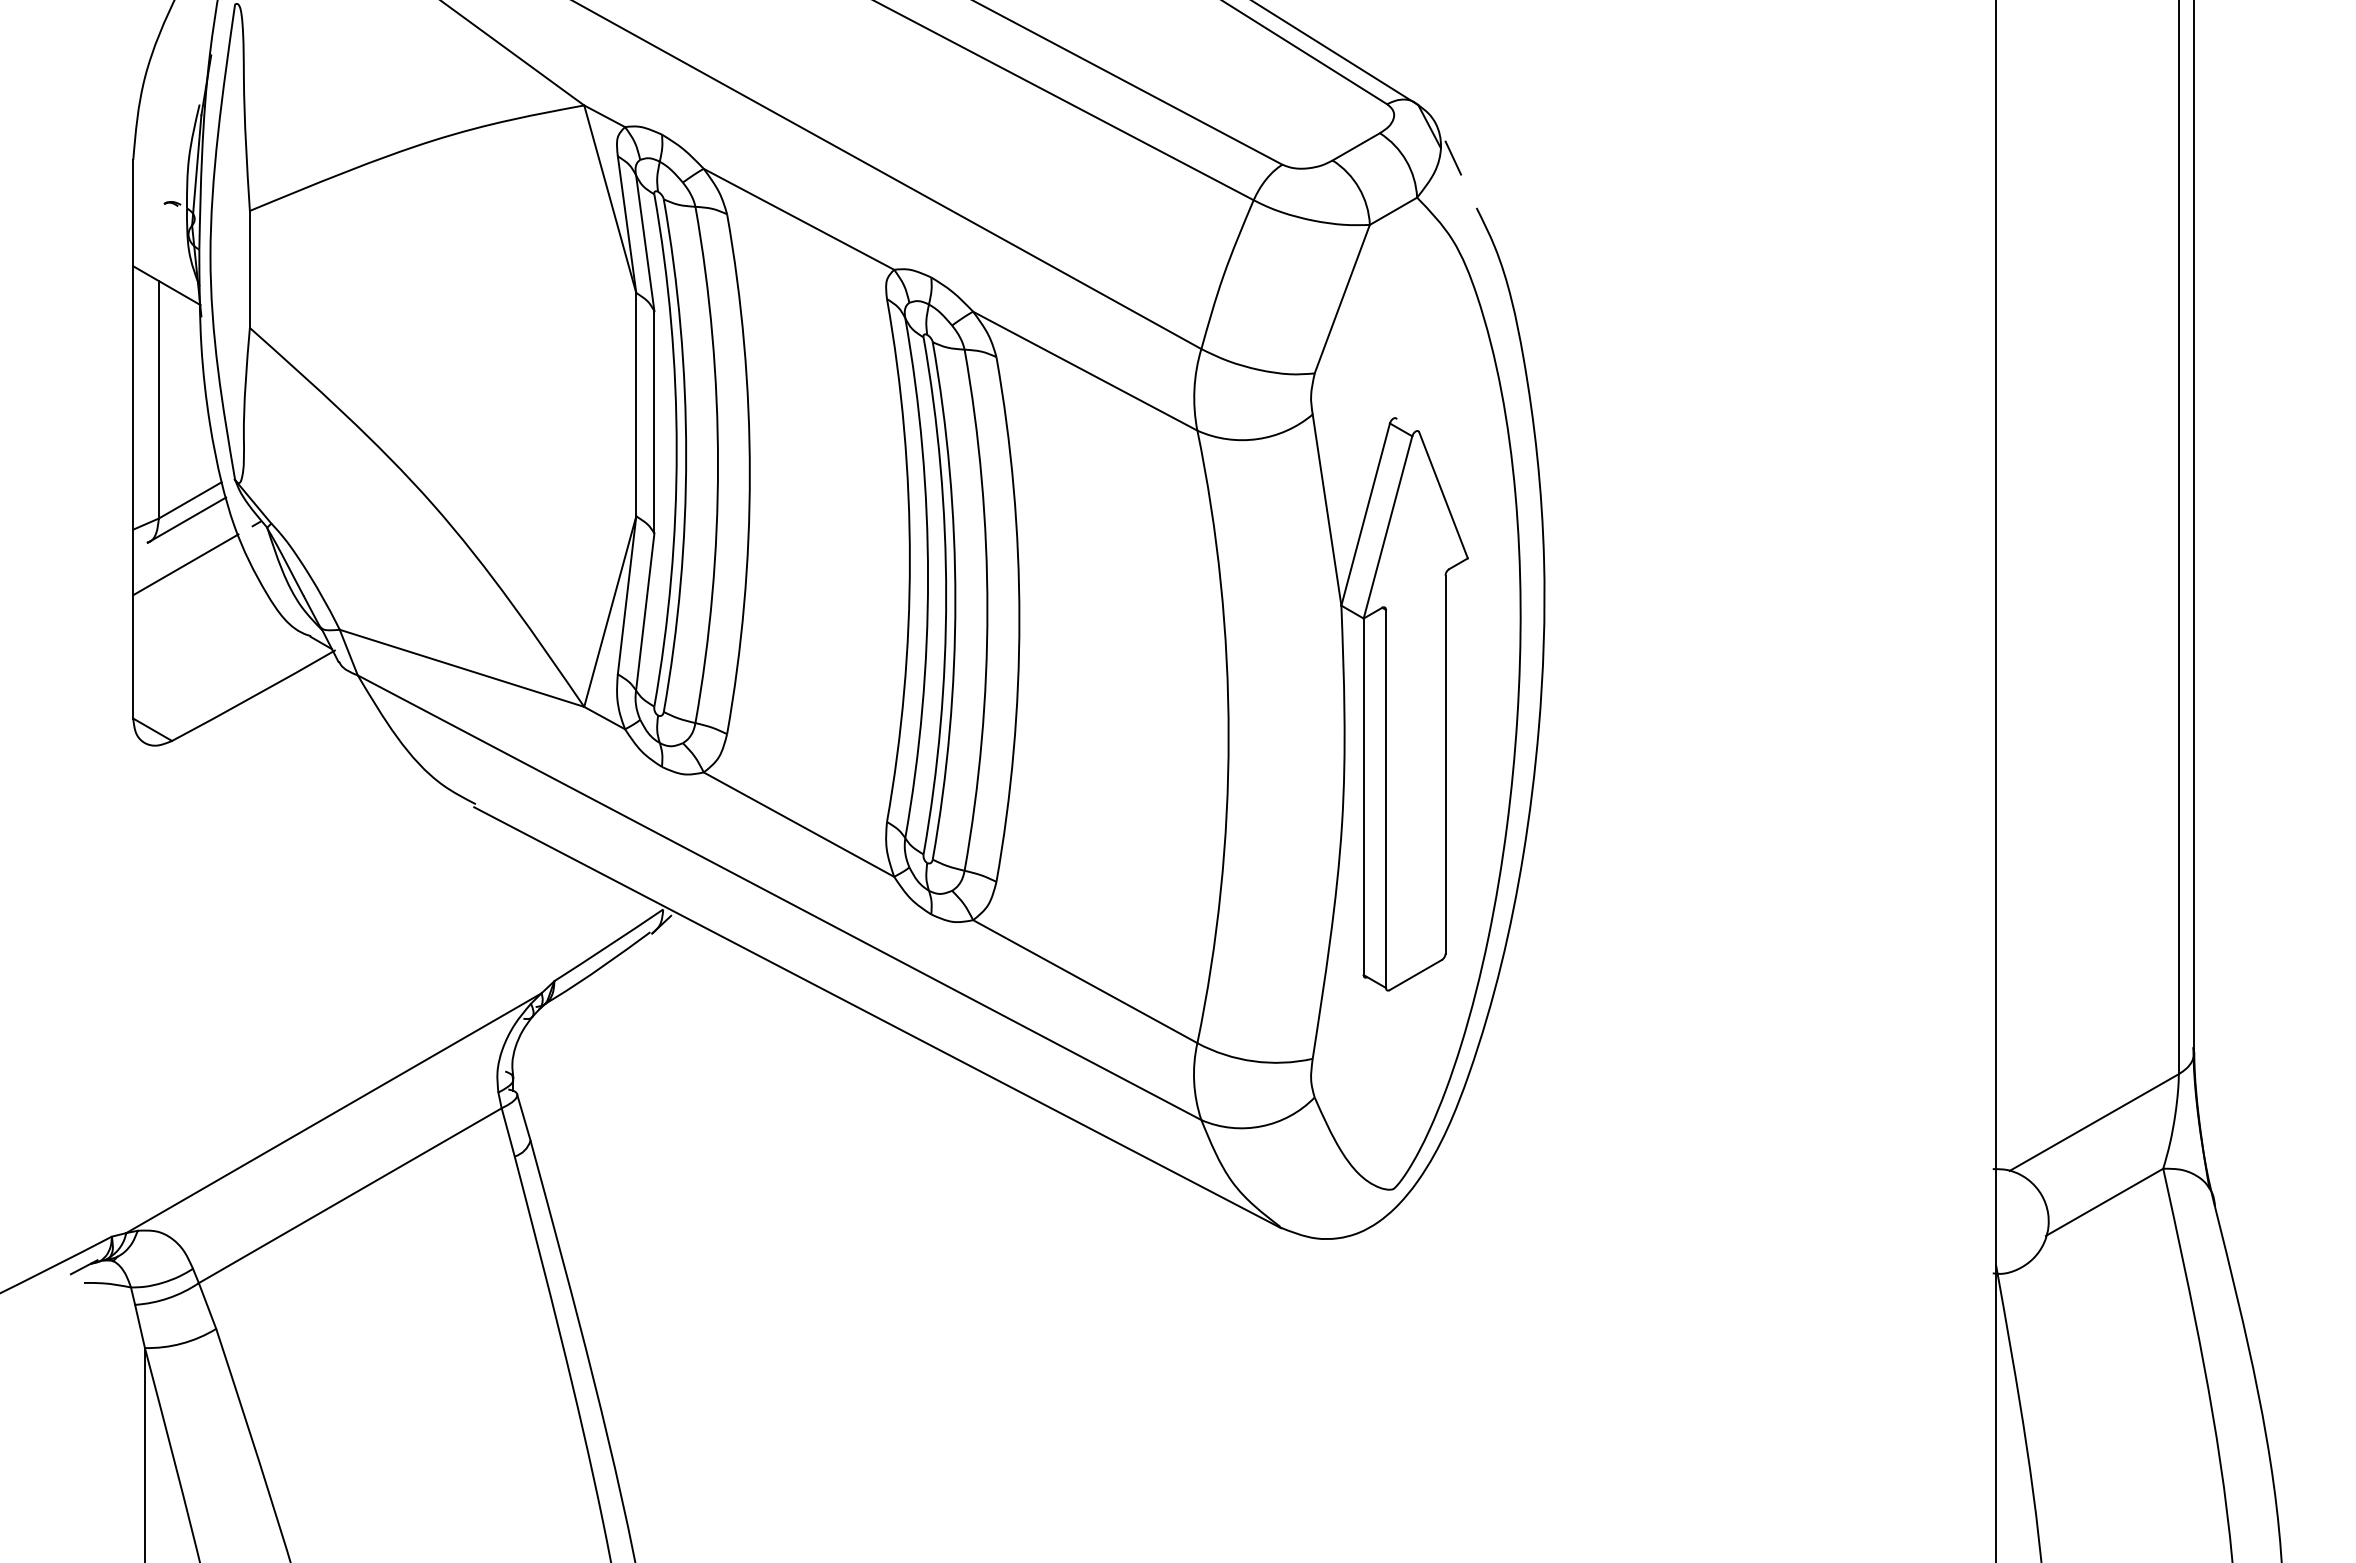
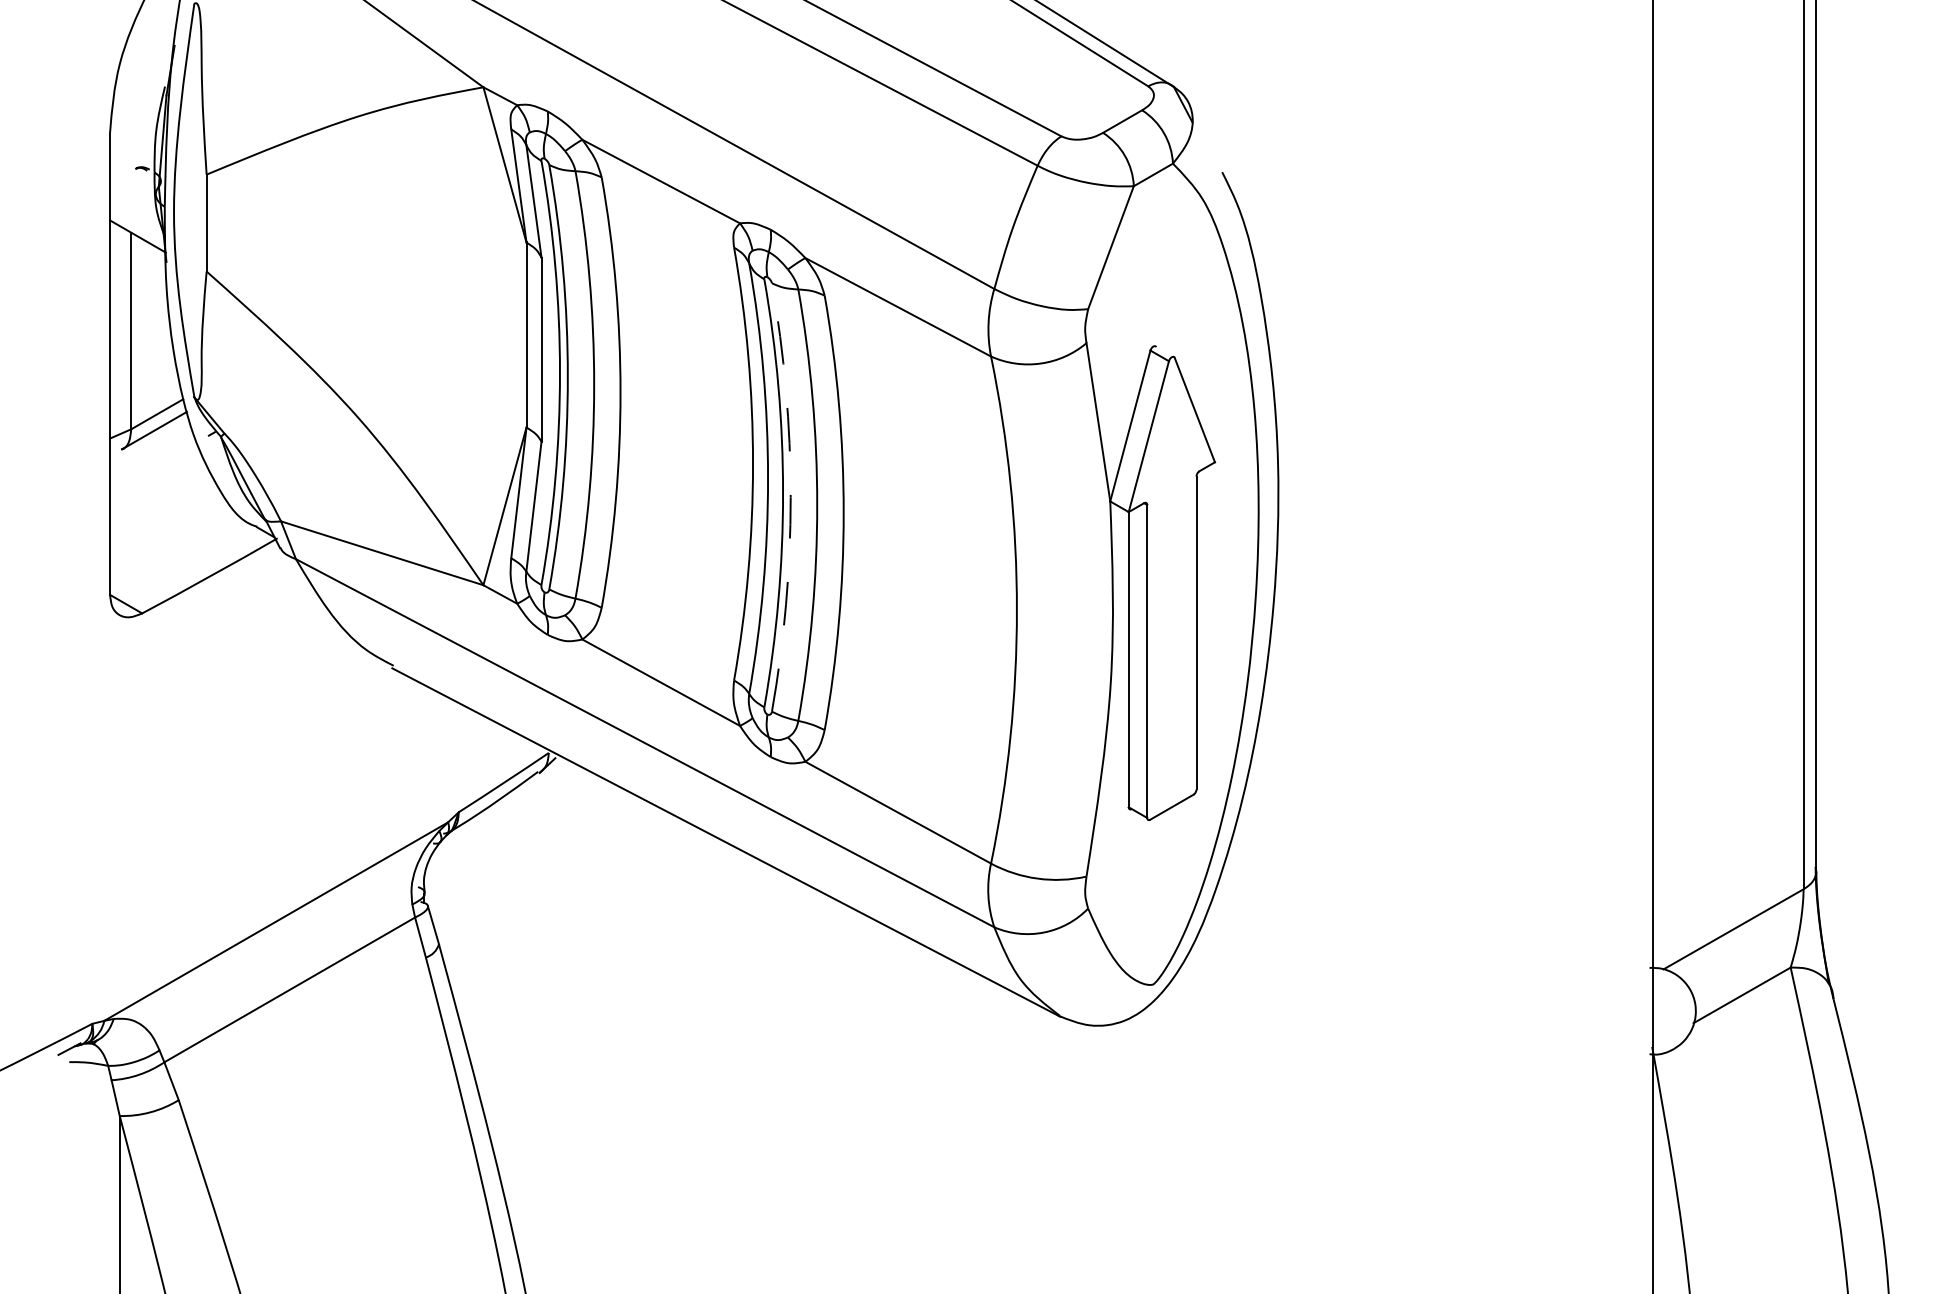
line: (1452, 157) -> (1202, 130), removed
line: (185, 564) -> (153, 467), removed
arc: (955, 600) -> (790, 497), solid -> dashed

